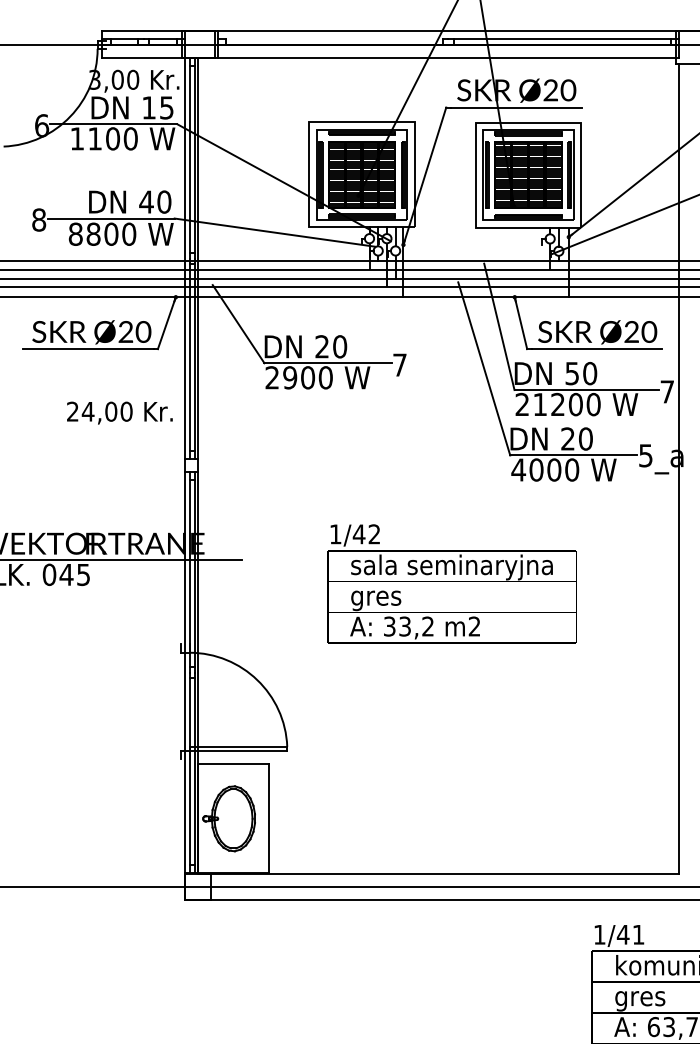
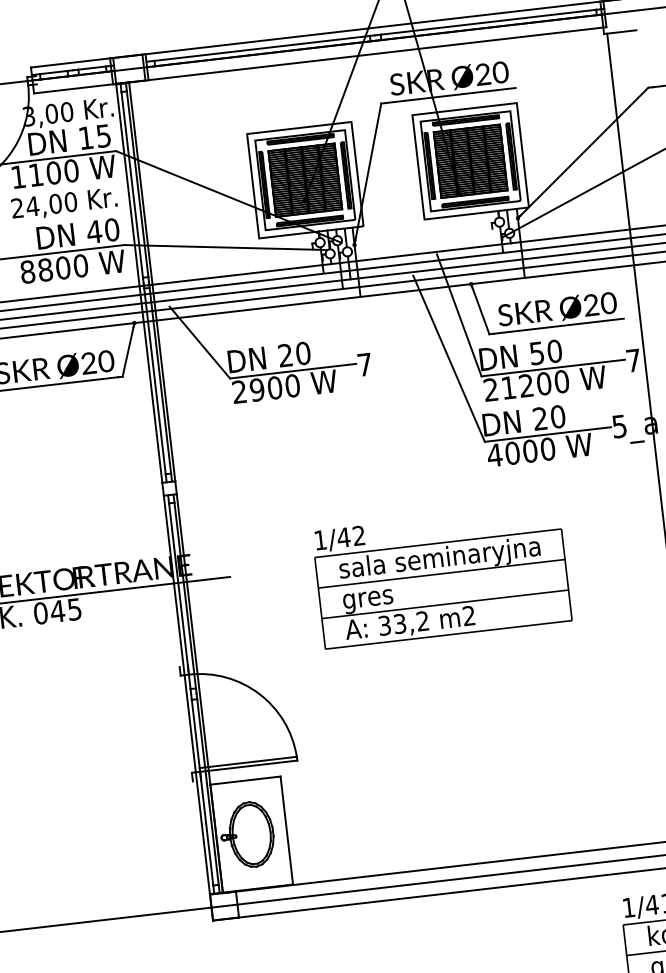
line: (333, 39) -> (261, 48), added
text: (119, 412) -> (63, 203), moved

